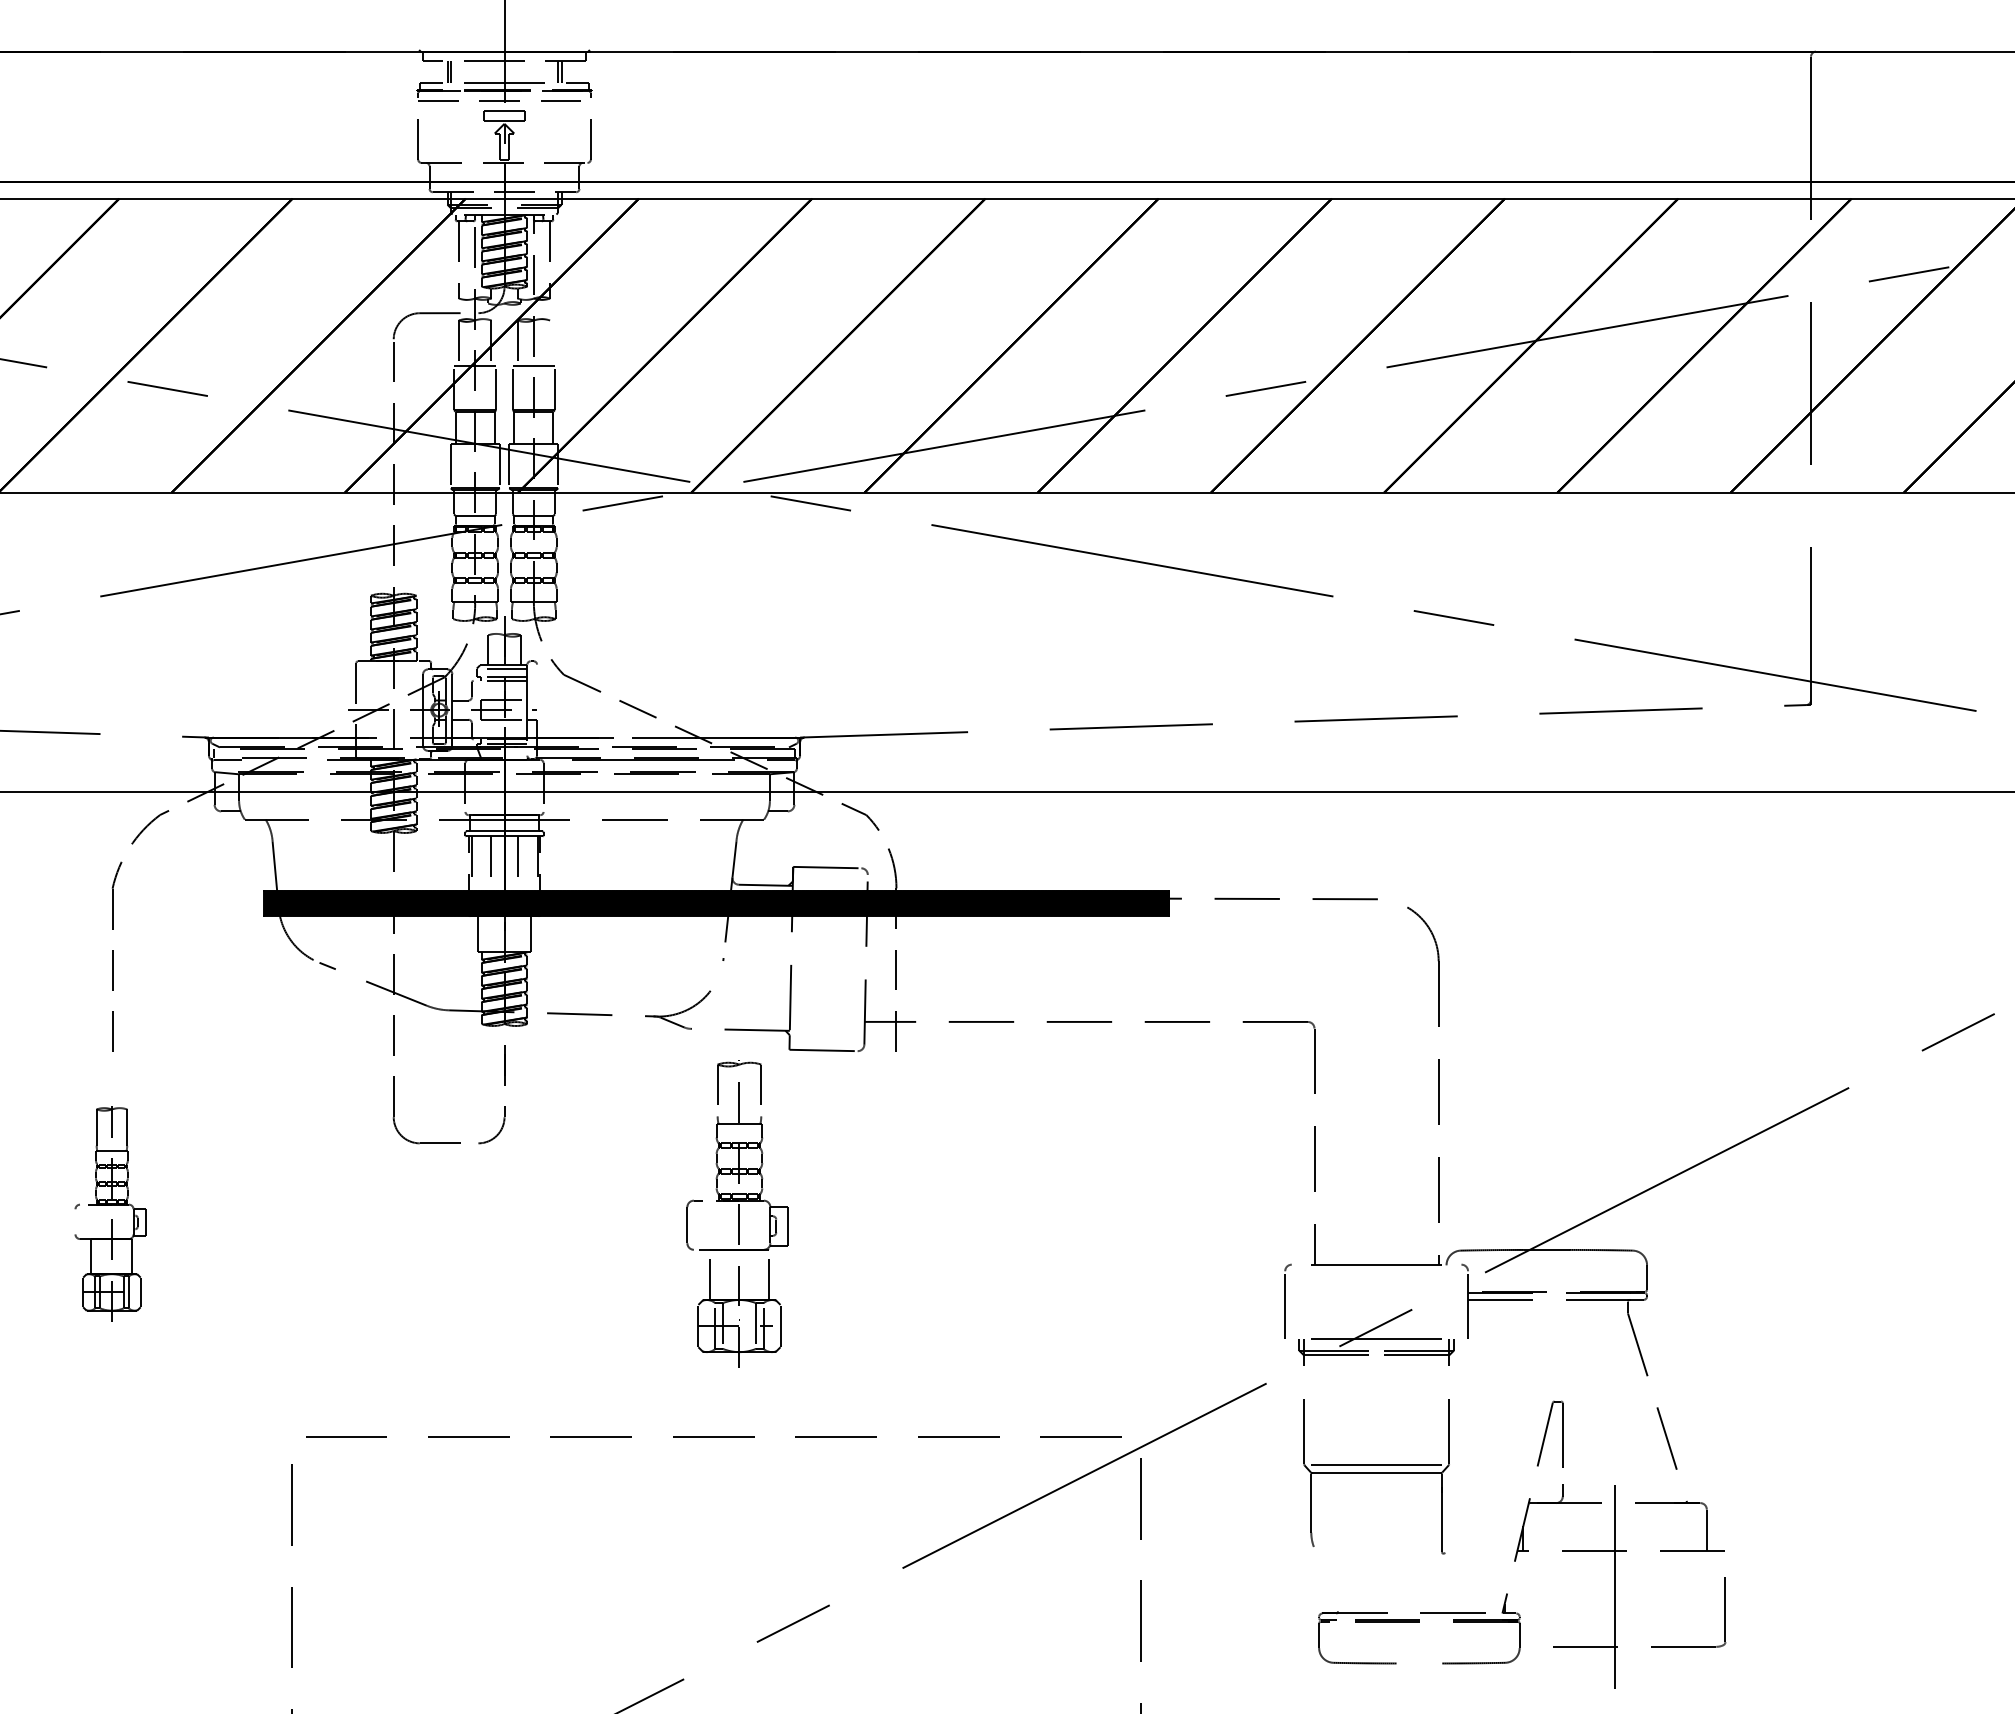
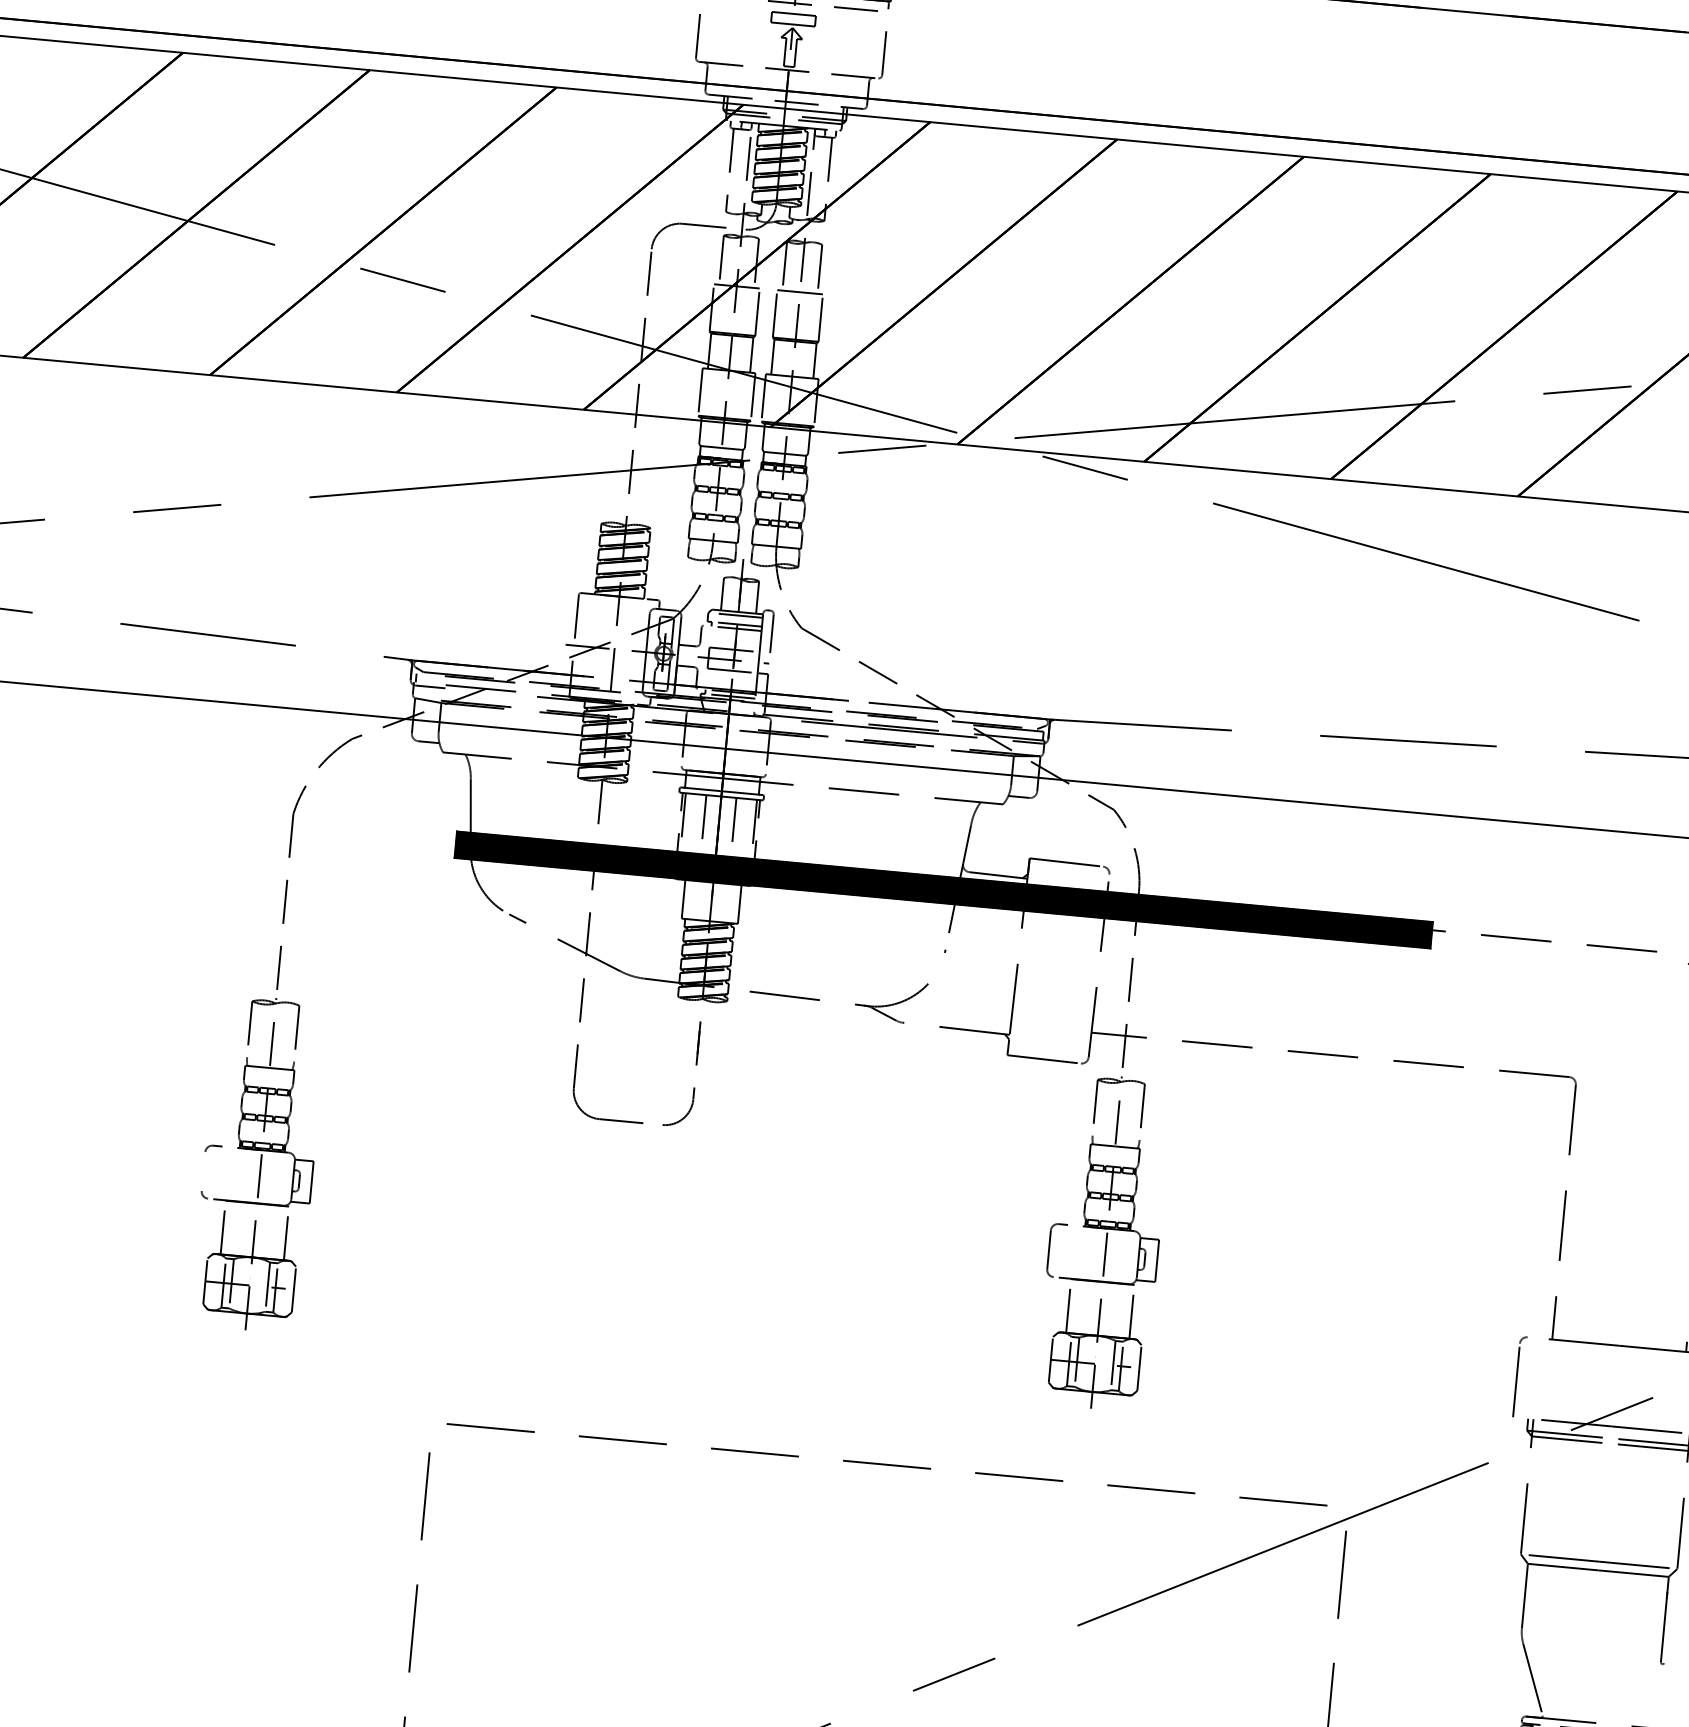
line: (550, 343) -> (820, 269), added
line: (537, 682) -> (772, 633), added
part: (110, 1213) -> (258, 1163), size x1.43
part: (737, 1213) -> (1104, 1242), moved
line: (1325, 1578) -> (1532, 1679), added

